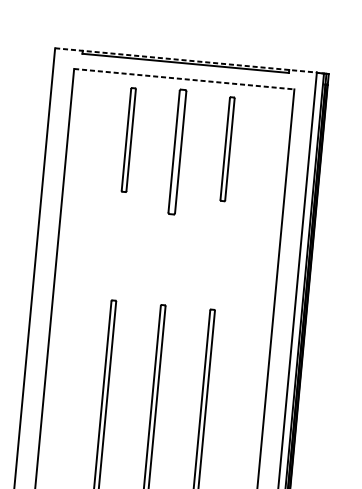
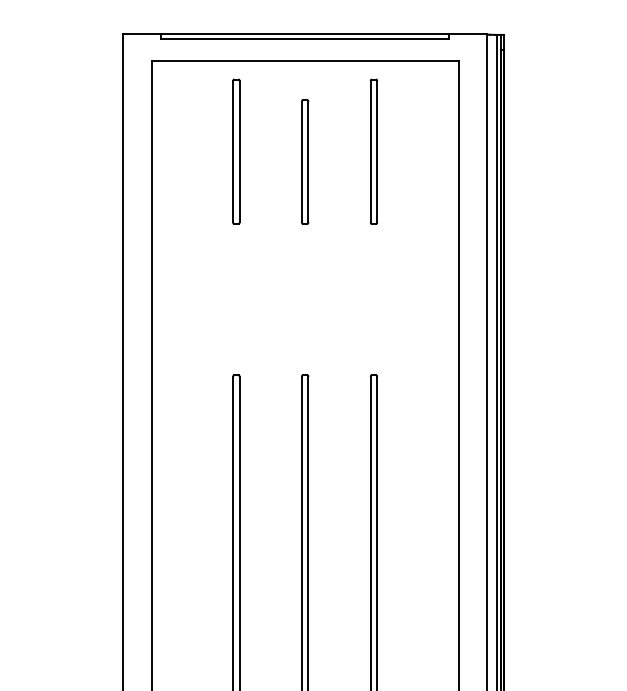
line: (186, 60) -> (305, 34), dashed -> solid
line: (184, 79) -> (305, 60), dashed -> solid
part: (177, 151) -> (305, 161), size x0.71

